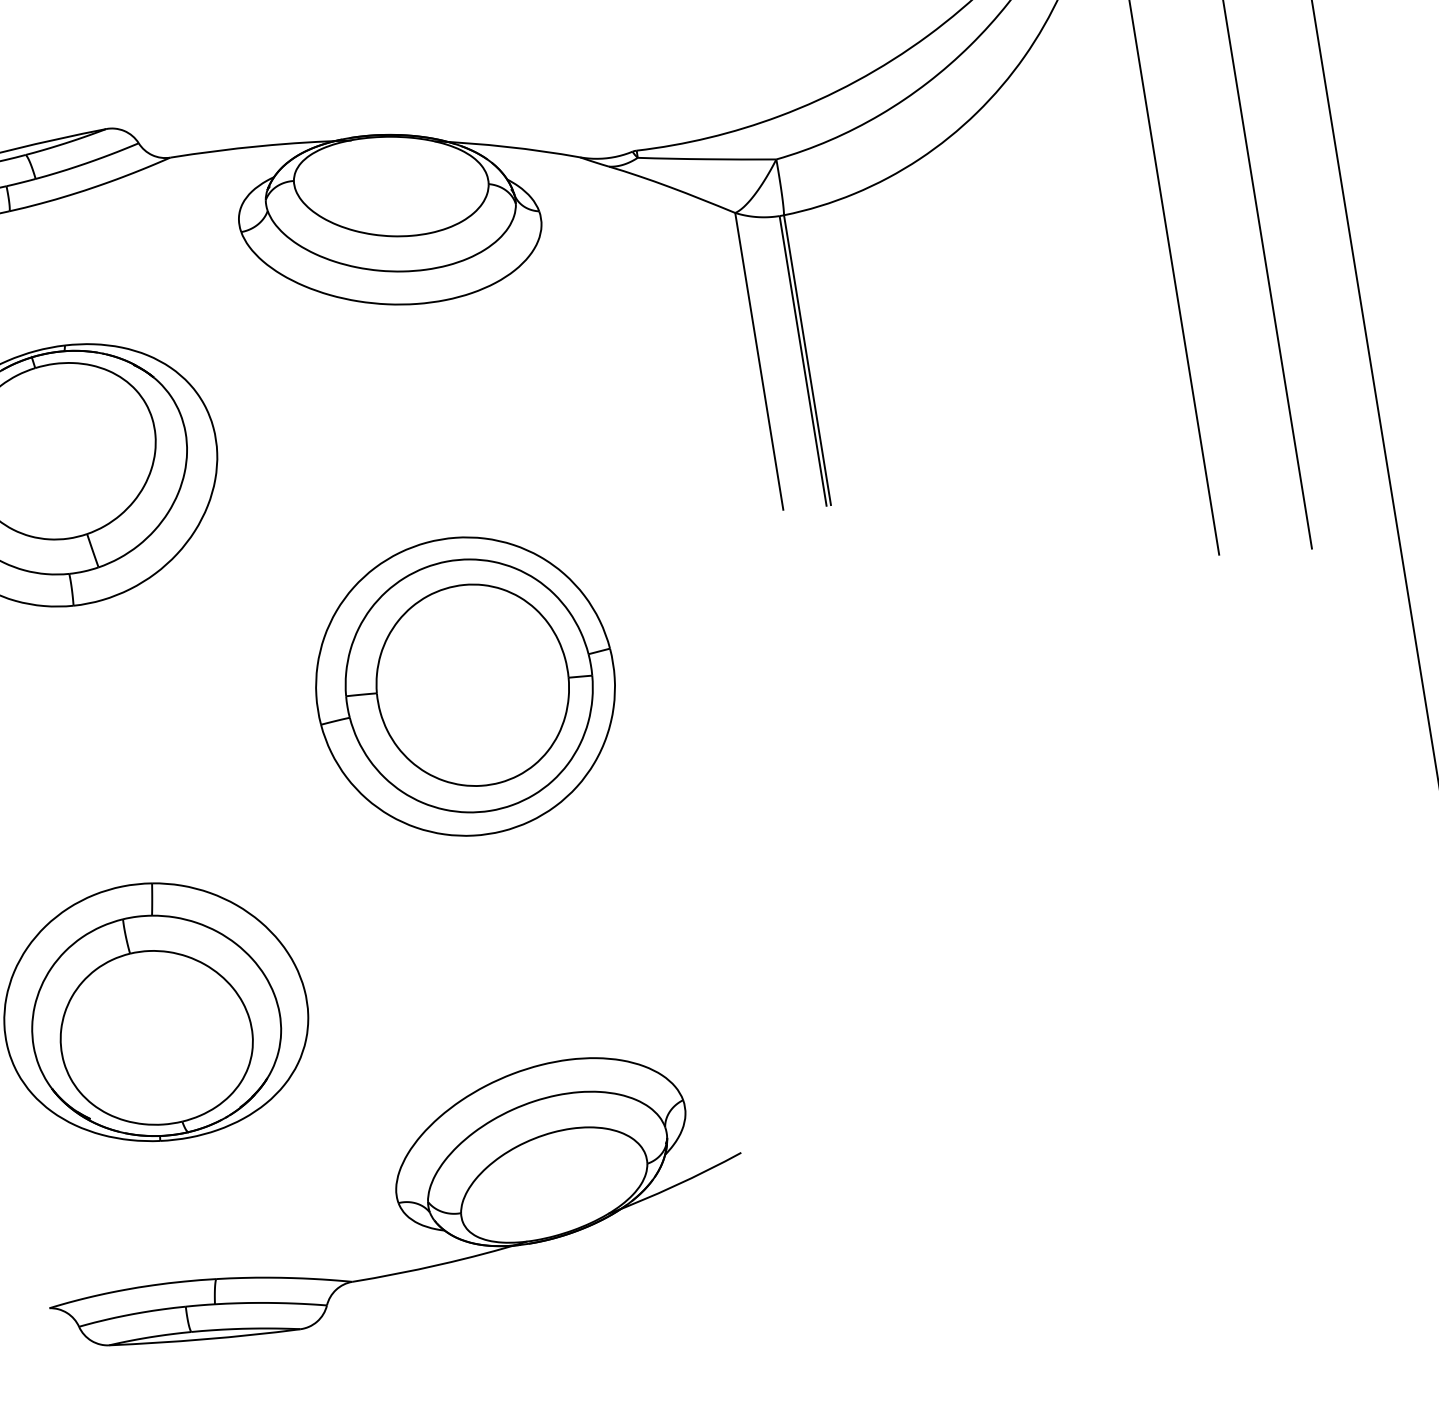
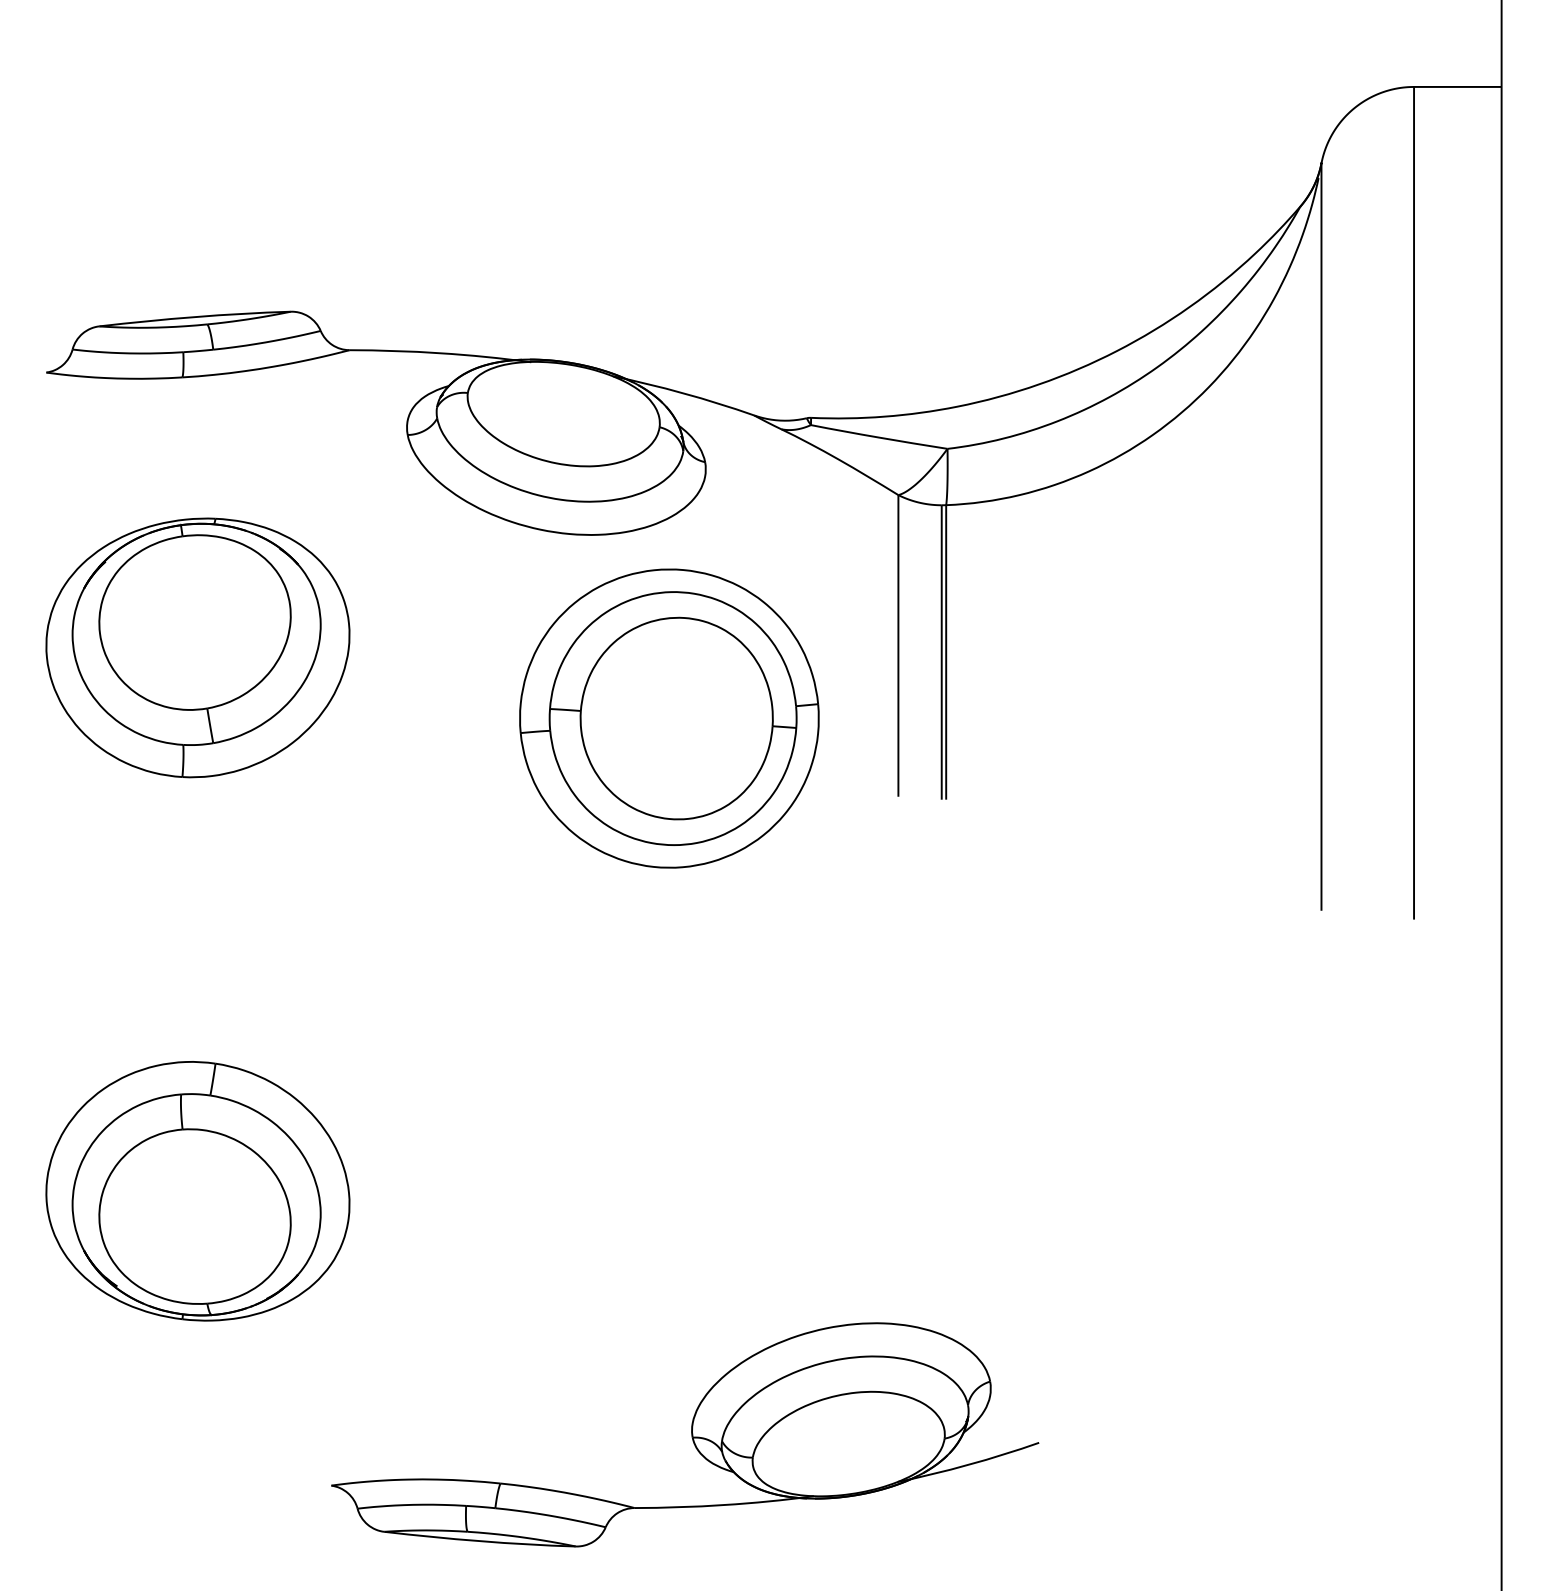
part: (465, 686) -> (669, 718), moved
part: (390, 1201) -> (685, 1434), moved

